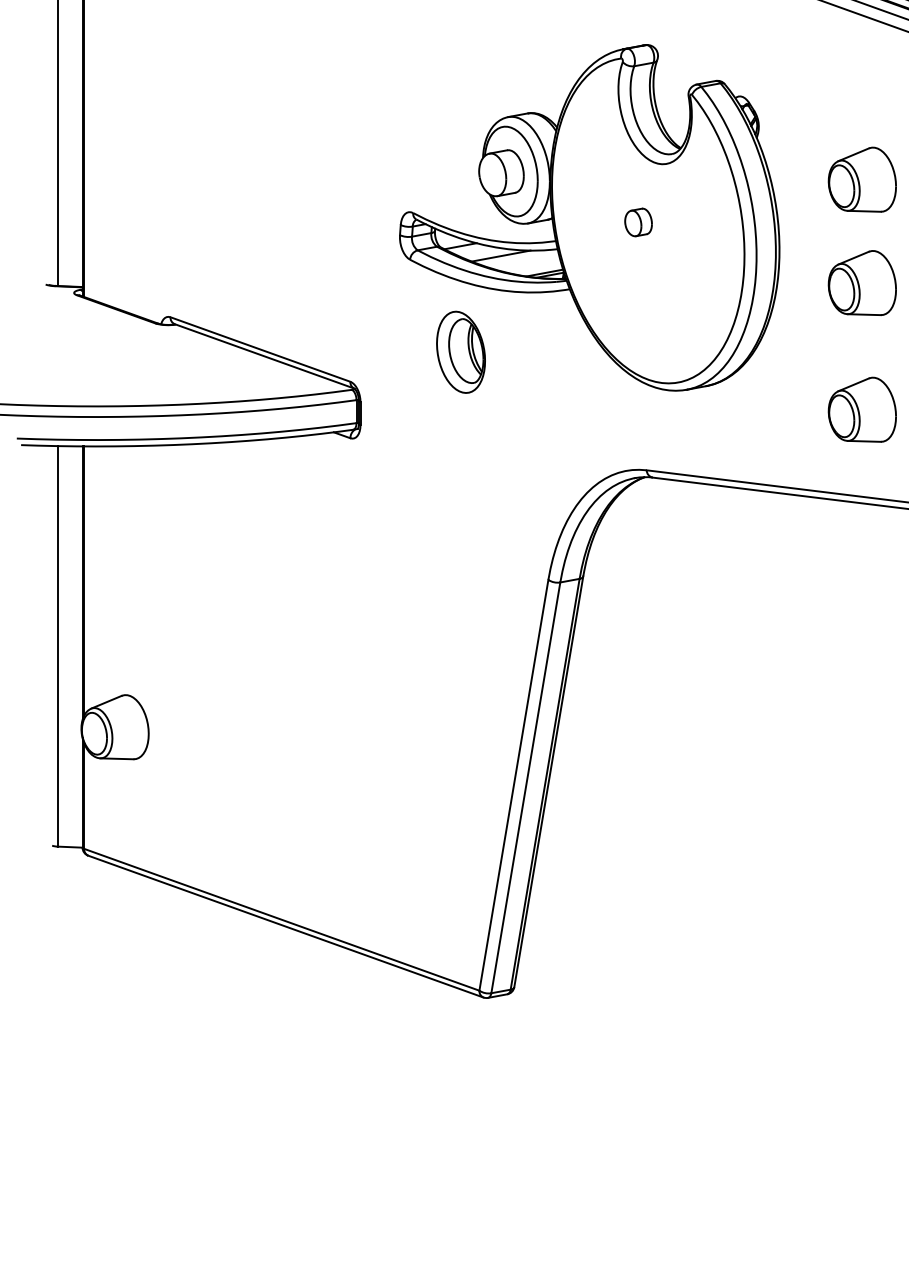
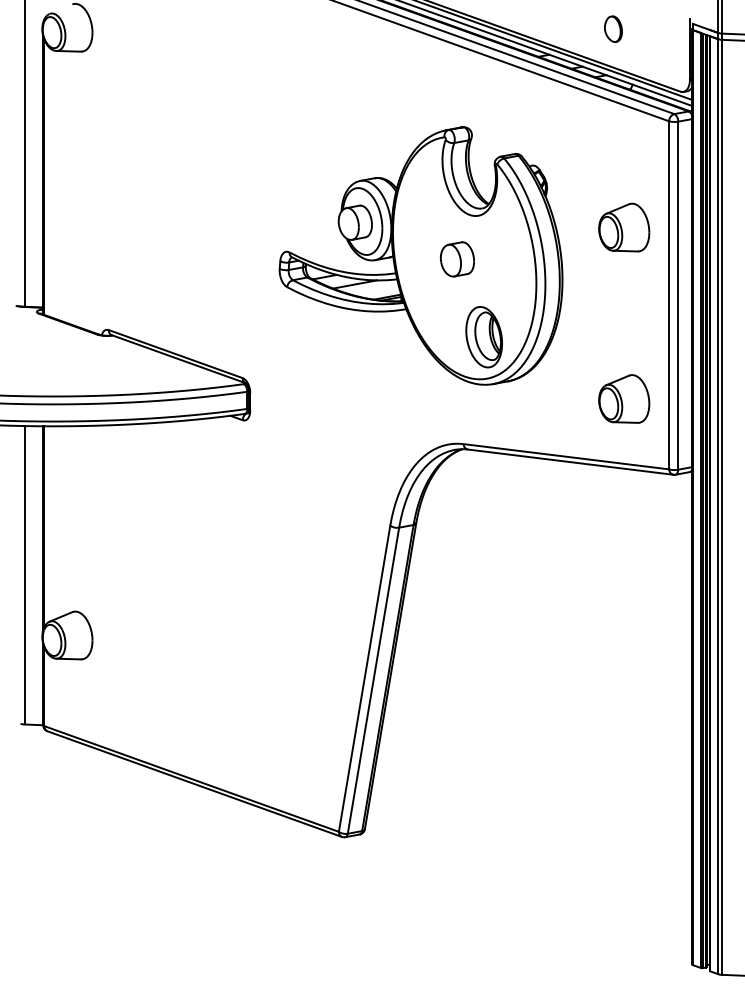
part: (638, 222) -> (457, 259), size x1.67
part: (862, 282) -> (624, 304), removed
part: (460, 352) -> (483, 337), moved

